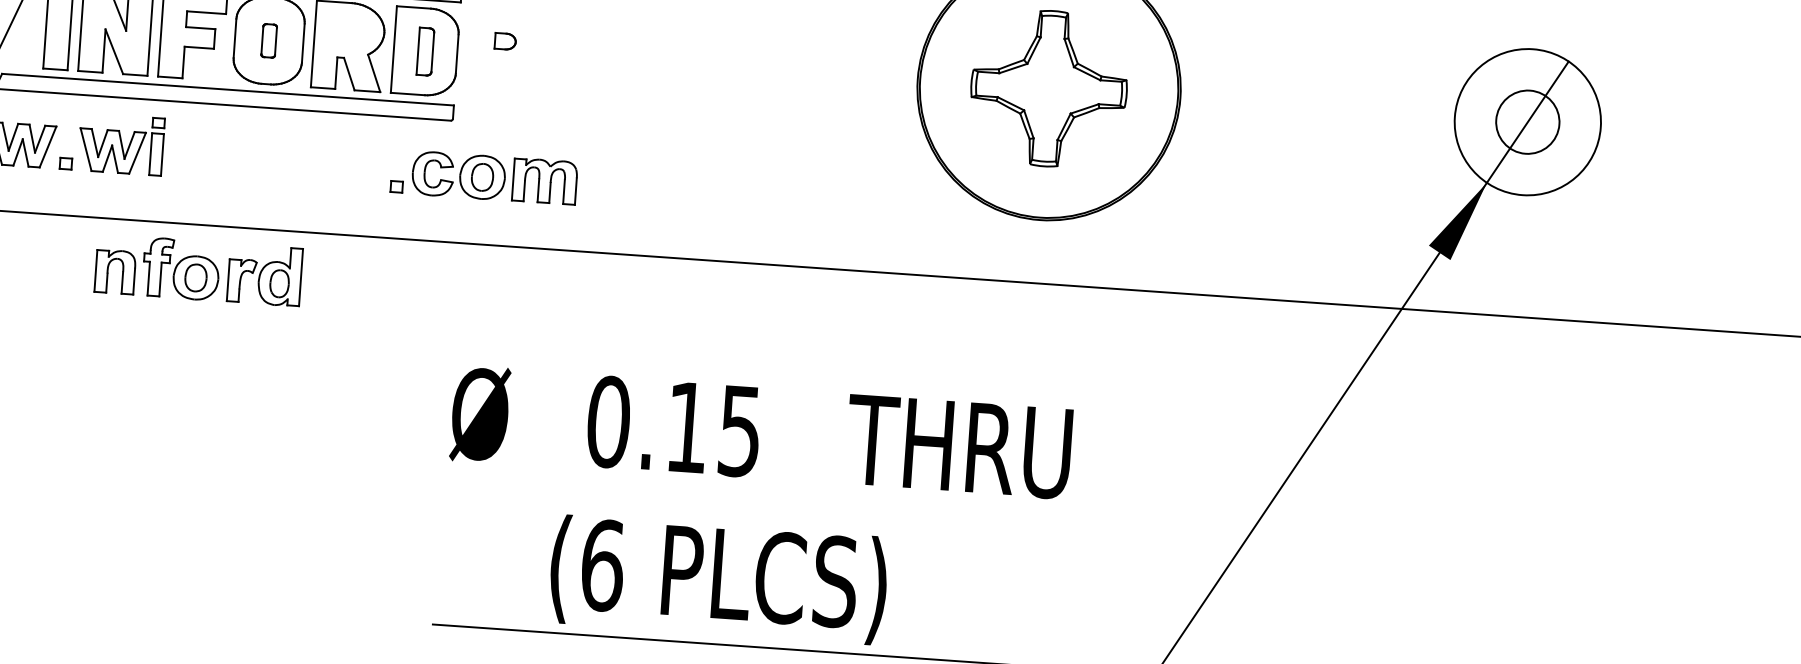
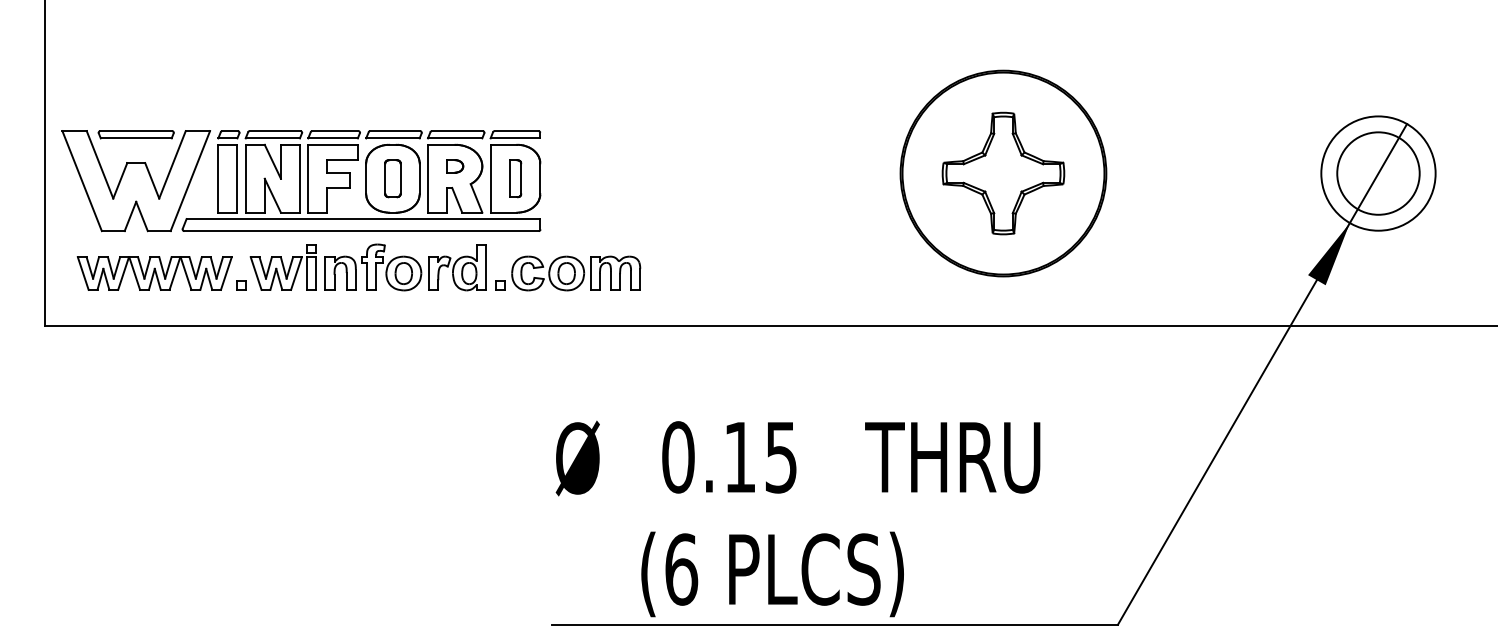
part: (268, 40) -> (392, 178), size x1.43
part: (505, 41) -> (455, 166), moved
circle: (1527, 122) -> (1378, 173), size x1.67
part: (198, 270) -> (405, 267), moved

